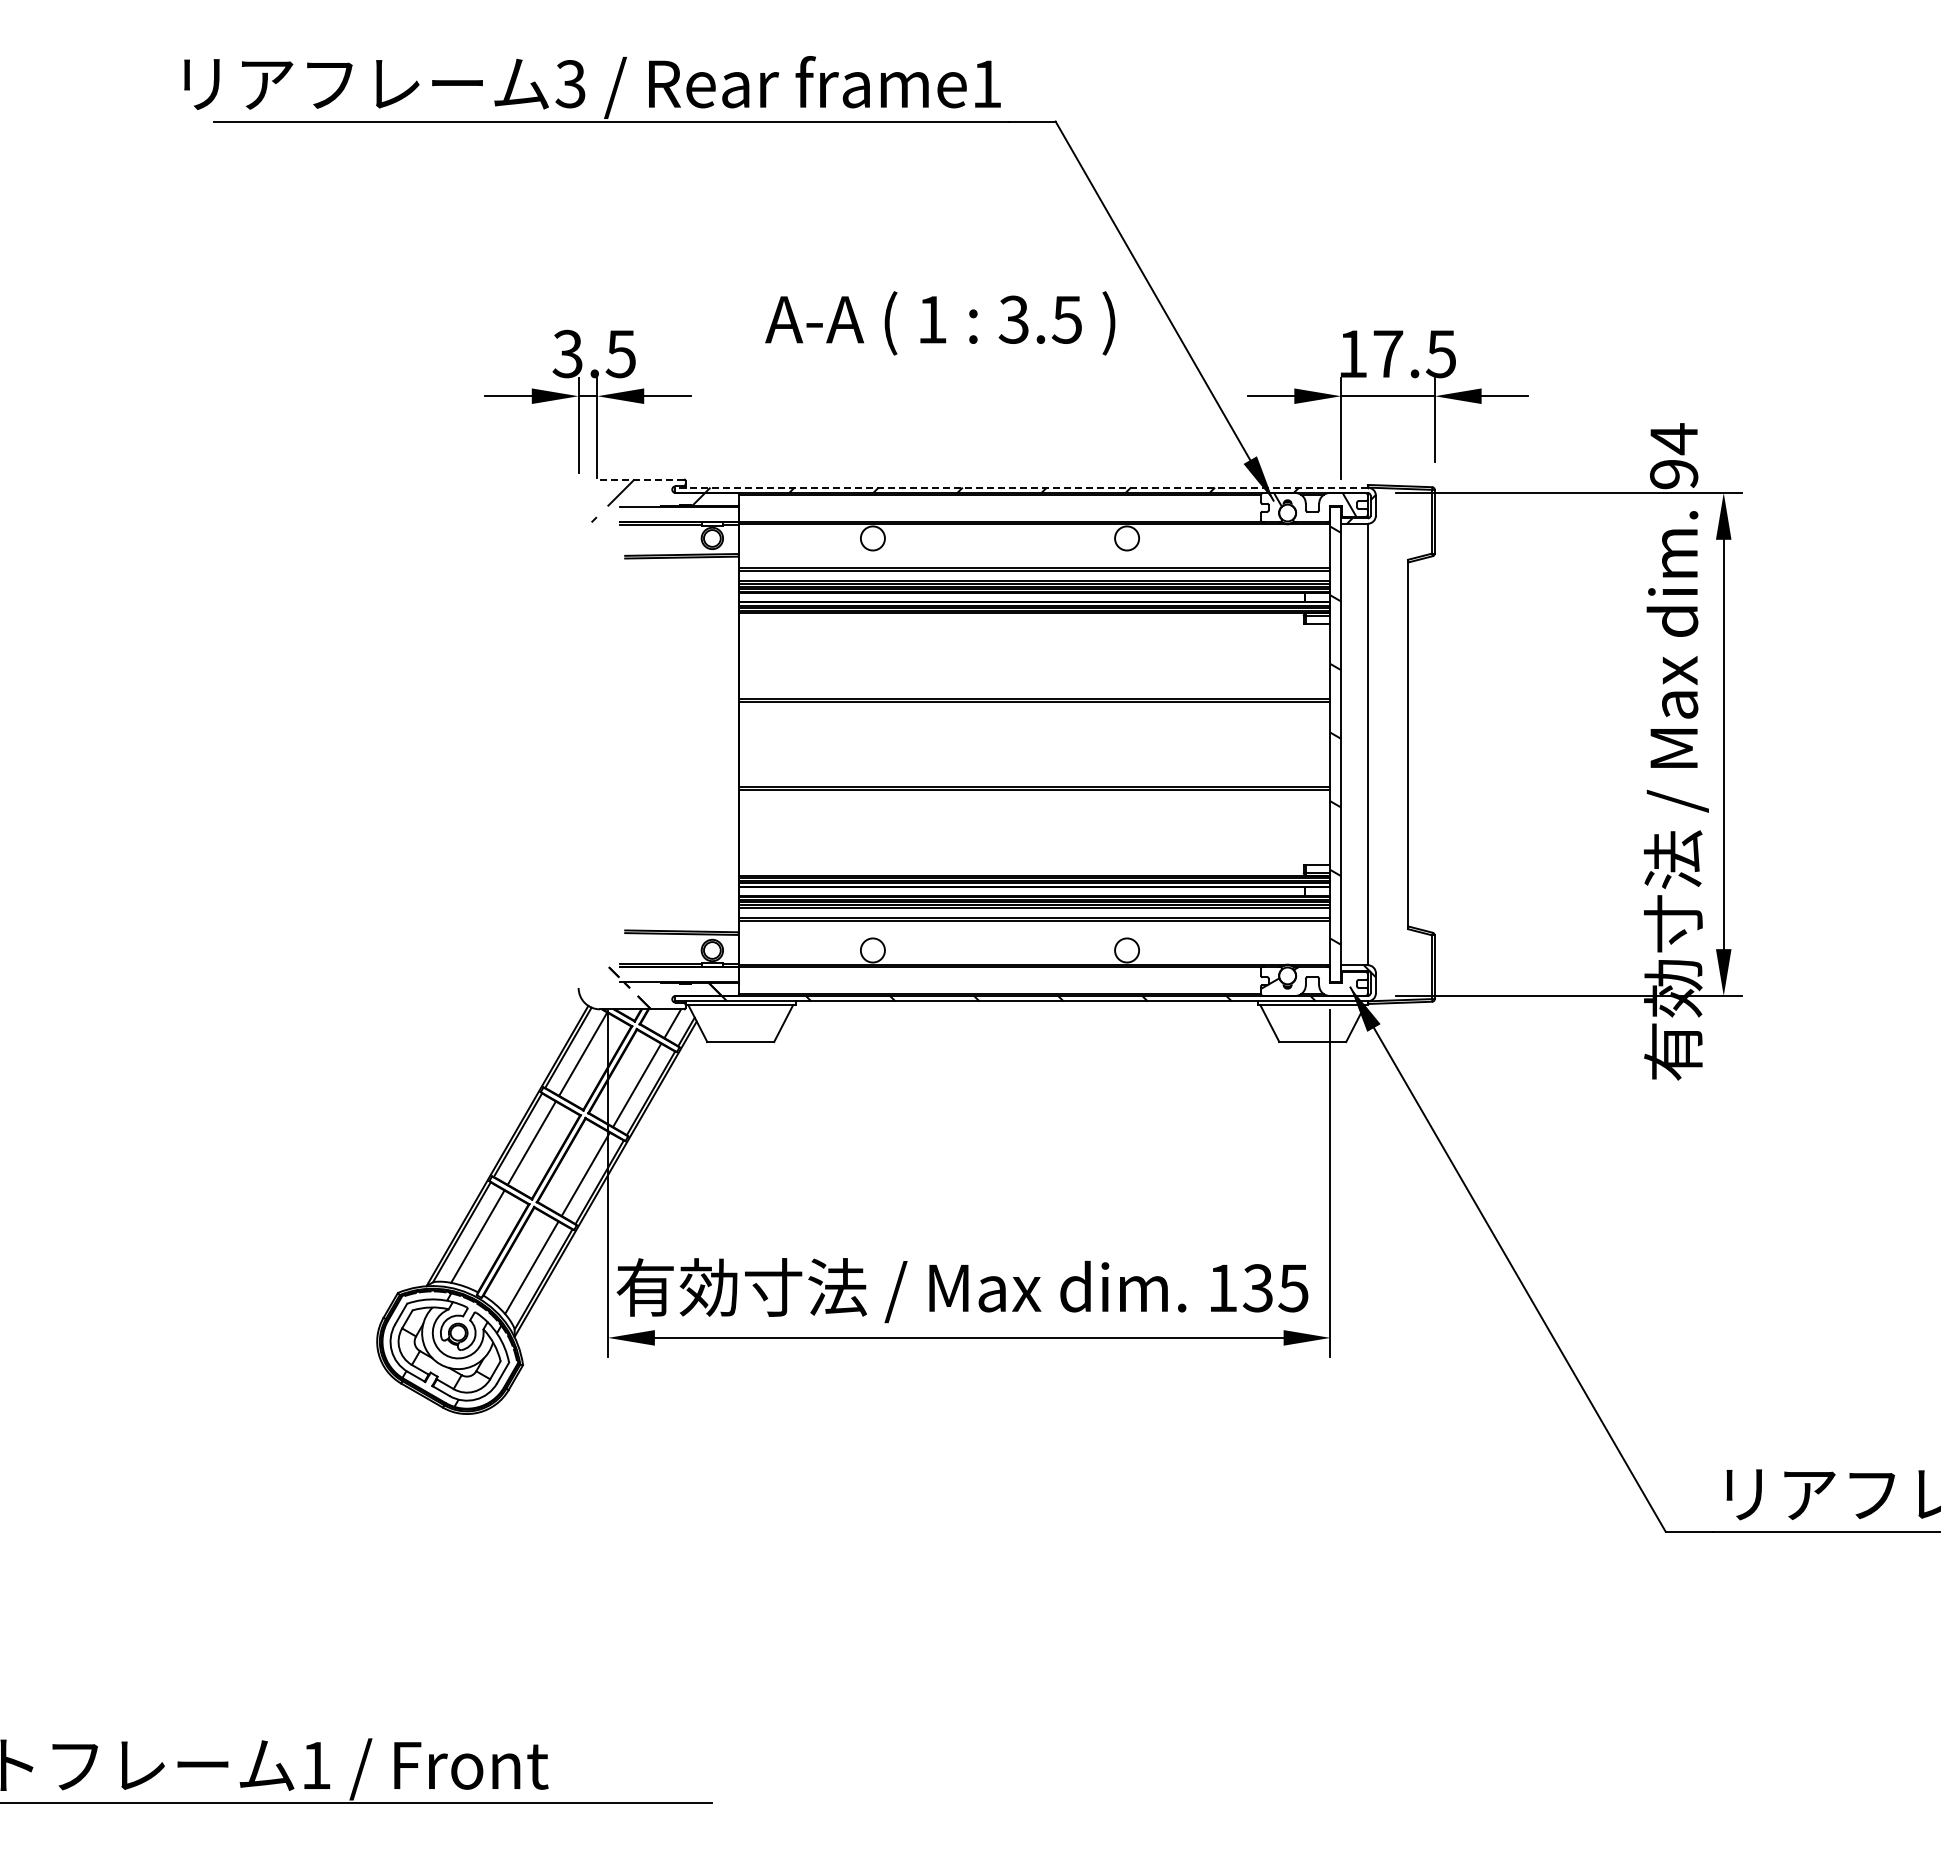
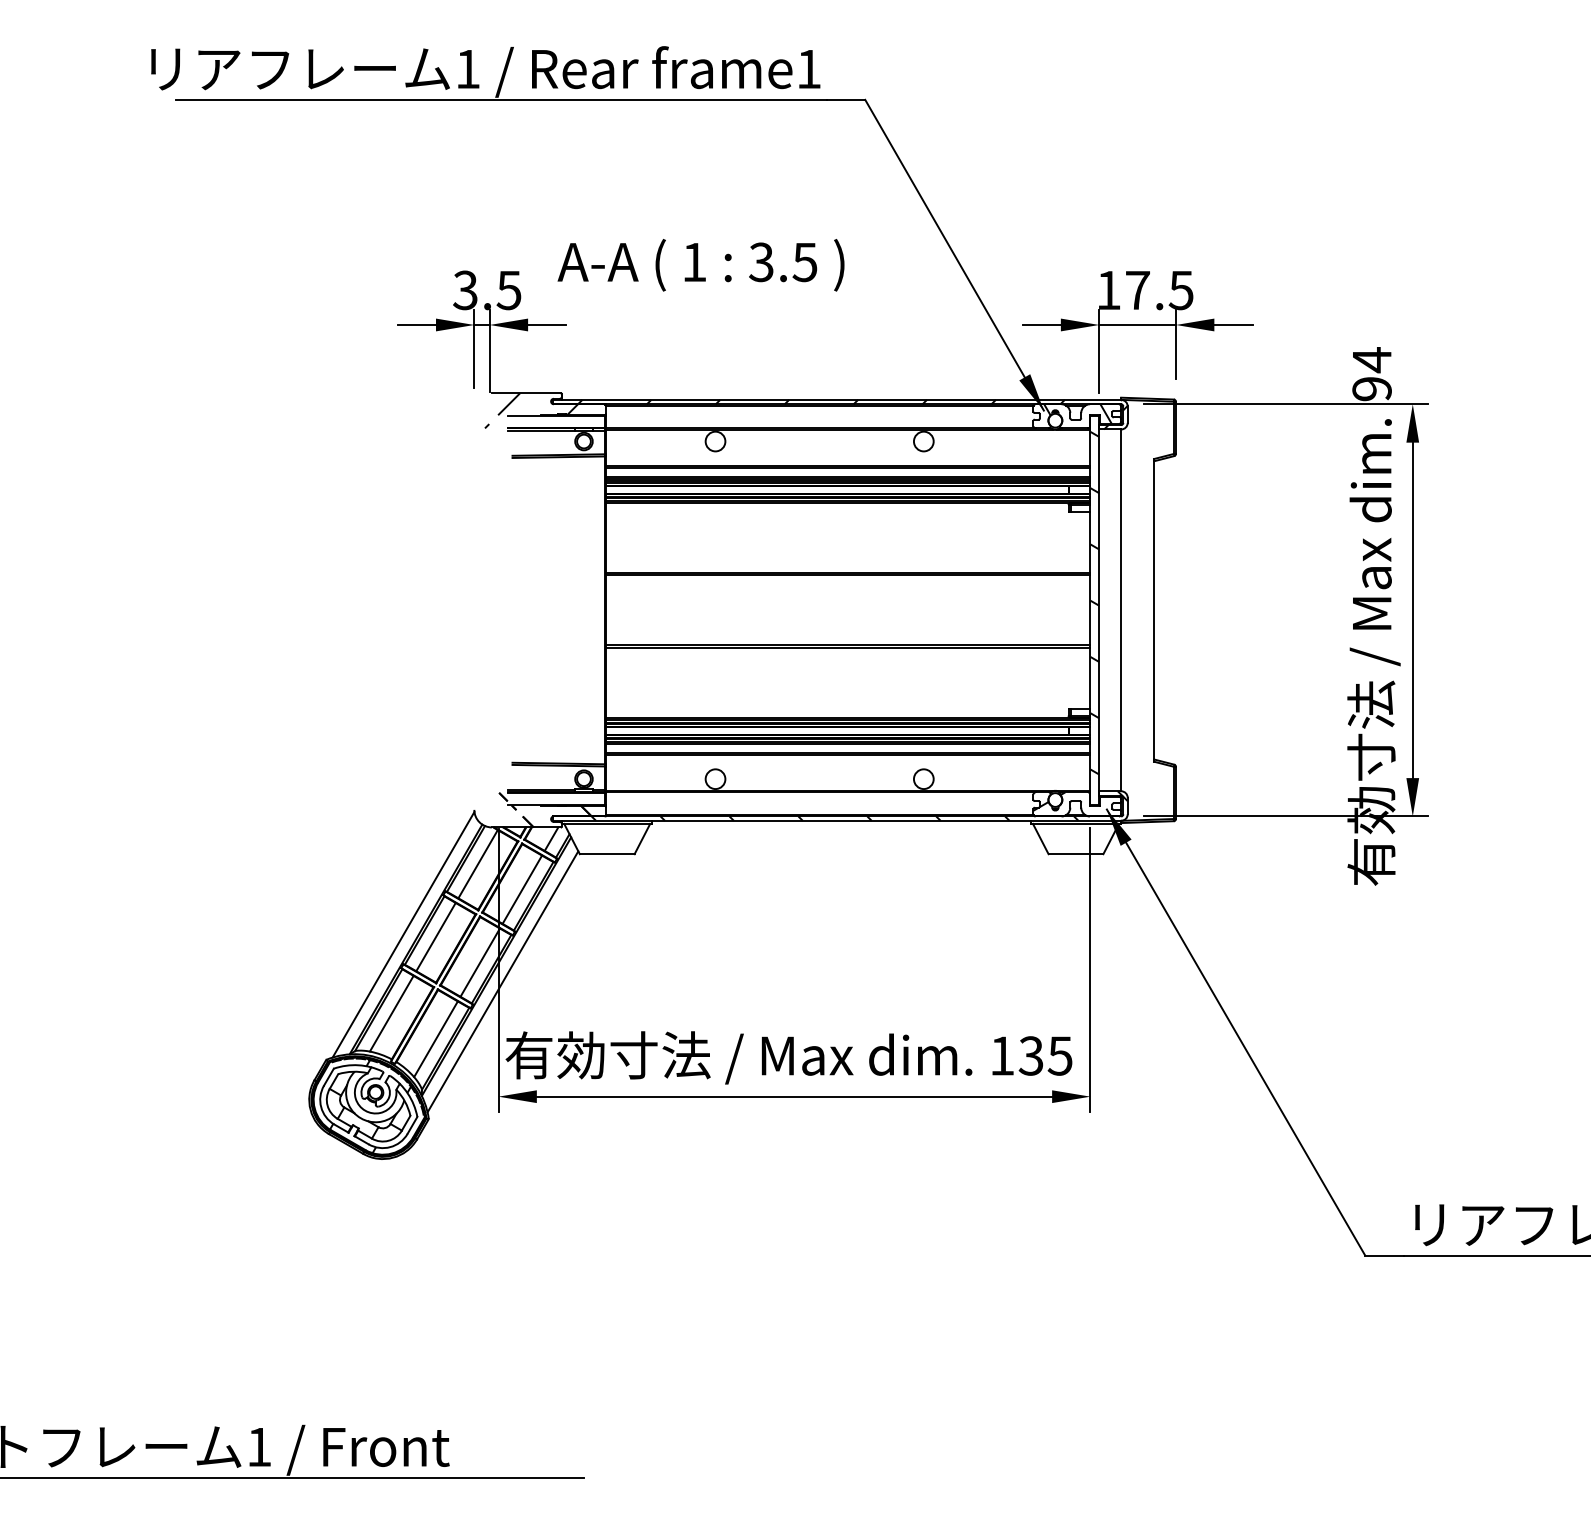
text: (570, 84) -> (467, 69), 3 -> 1
text: (940, 323) -> (701, 265), moved
line: (641, 479) -> (525, 393), dashed -> solid
line: (1020, 487) -> (836, 399), dashed -> solid
line: (491, 1140) -> (402, 934), added
line: (613, 1197) -> (502, 981), added

